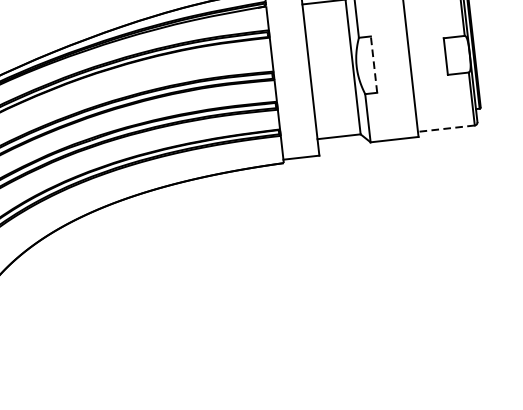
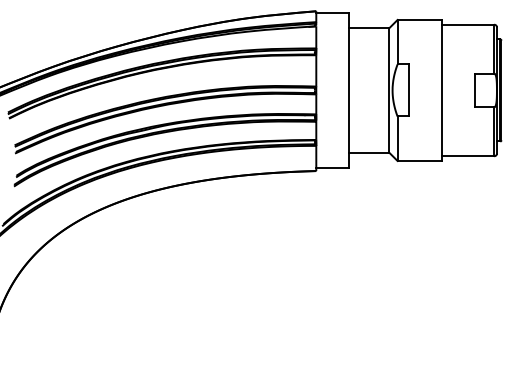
line: (373, 64) -> (408, 90), dashed -> solid
line: (445, 128) -> (467, 156), dashed -> solid

